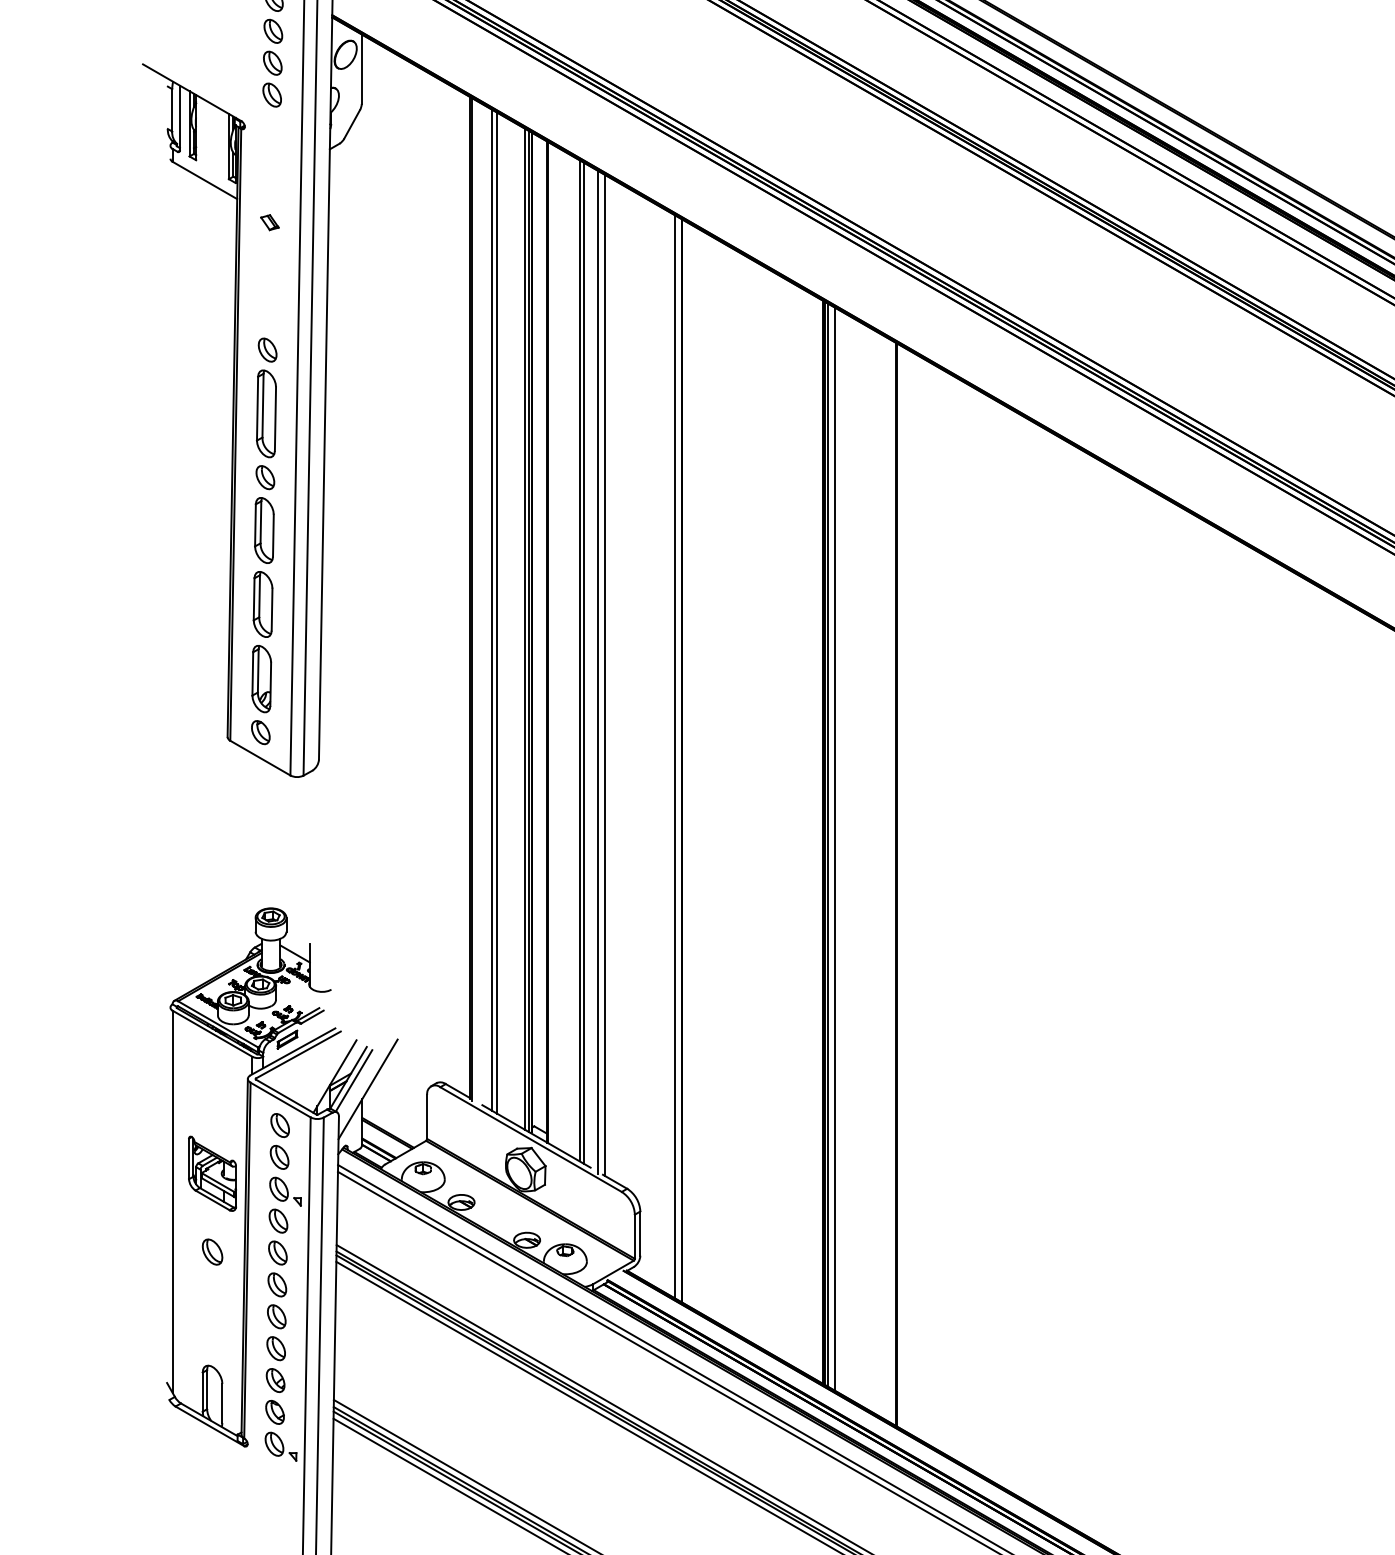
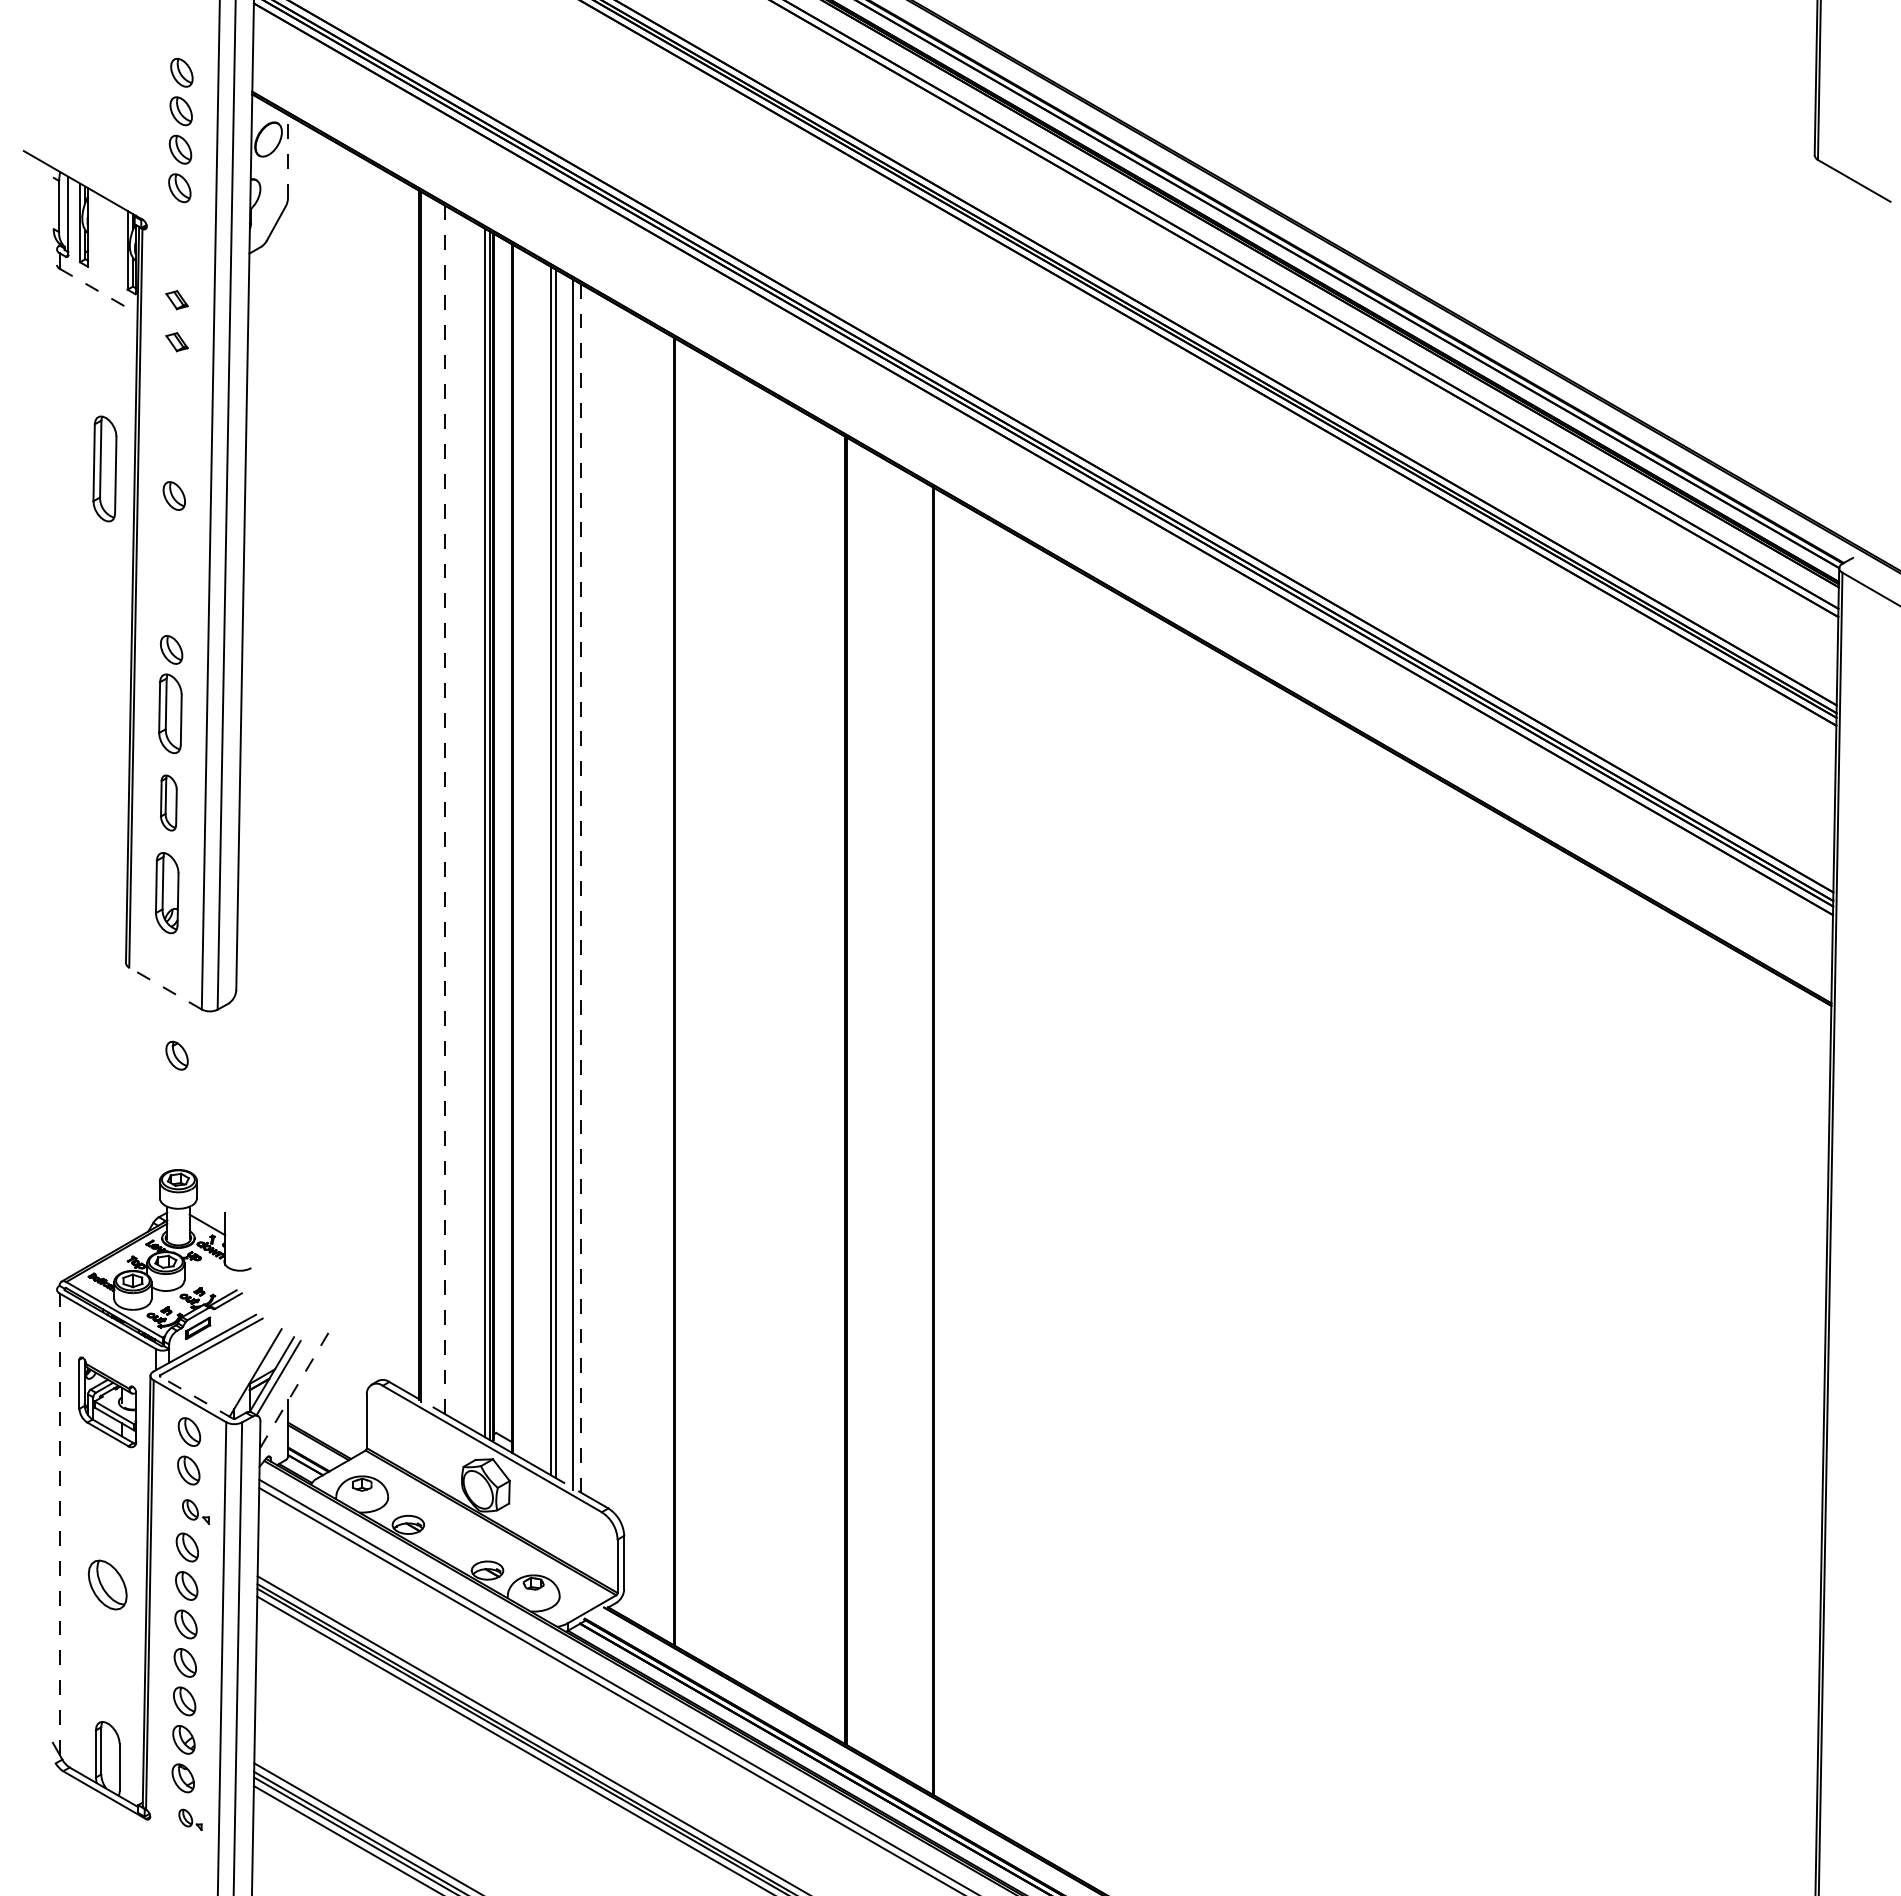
line: (361, 68) -> (287, 156), solid -> dashed
line: (204, 180) -> (98, 291), solid -> dashed
part: (269, 188) -> (176, 300), added
part: (266, 413) -> (104, 468), moved
part: (262, 604) -> (168, 802), size x0.7
line: (492, 609) -> (445, 809), solid -> dashed
line: (496, 613) -> (450, 813), removed
line: (604, 674) -> (581, 887), solid -> dashed
part: (260, 732) -> (176, 1055), moved
line: (675, 756) -> (666, 986), removed
line: (260, 758) -> (165, 988), solid -> dashed
line: (827, 845) -> (850, 1093), removed
line: (834, 849) -> (858, 1098), removed
line: (368, 1089) -> (295, 1388), solid -> dashed
line: (286, 1096) -> (196, 1397), solid -> dashed
part: (212, 1173) -> (107, 1402), moved
part: (285, 1191) -> (195, 1511), size x0.7
line: (172, 1202) -> (59, 1524), solid -> dashed
part: (212, 1251) -> (107, 1584), size x1.6
part: (281, 1446) -> (190, 1819), size x0.6

